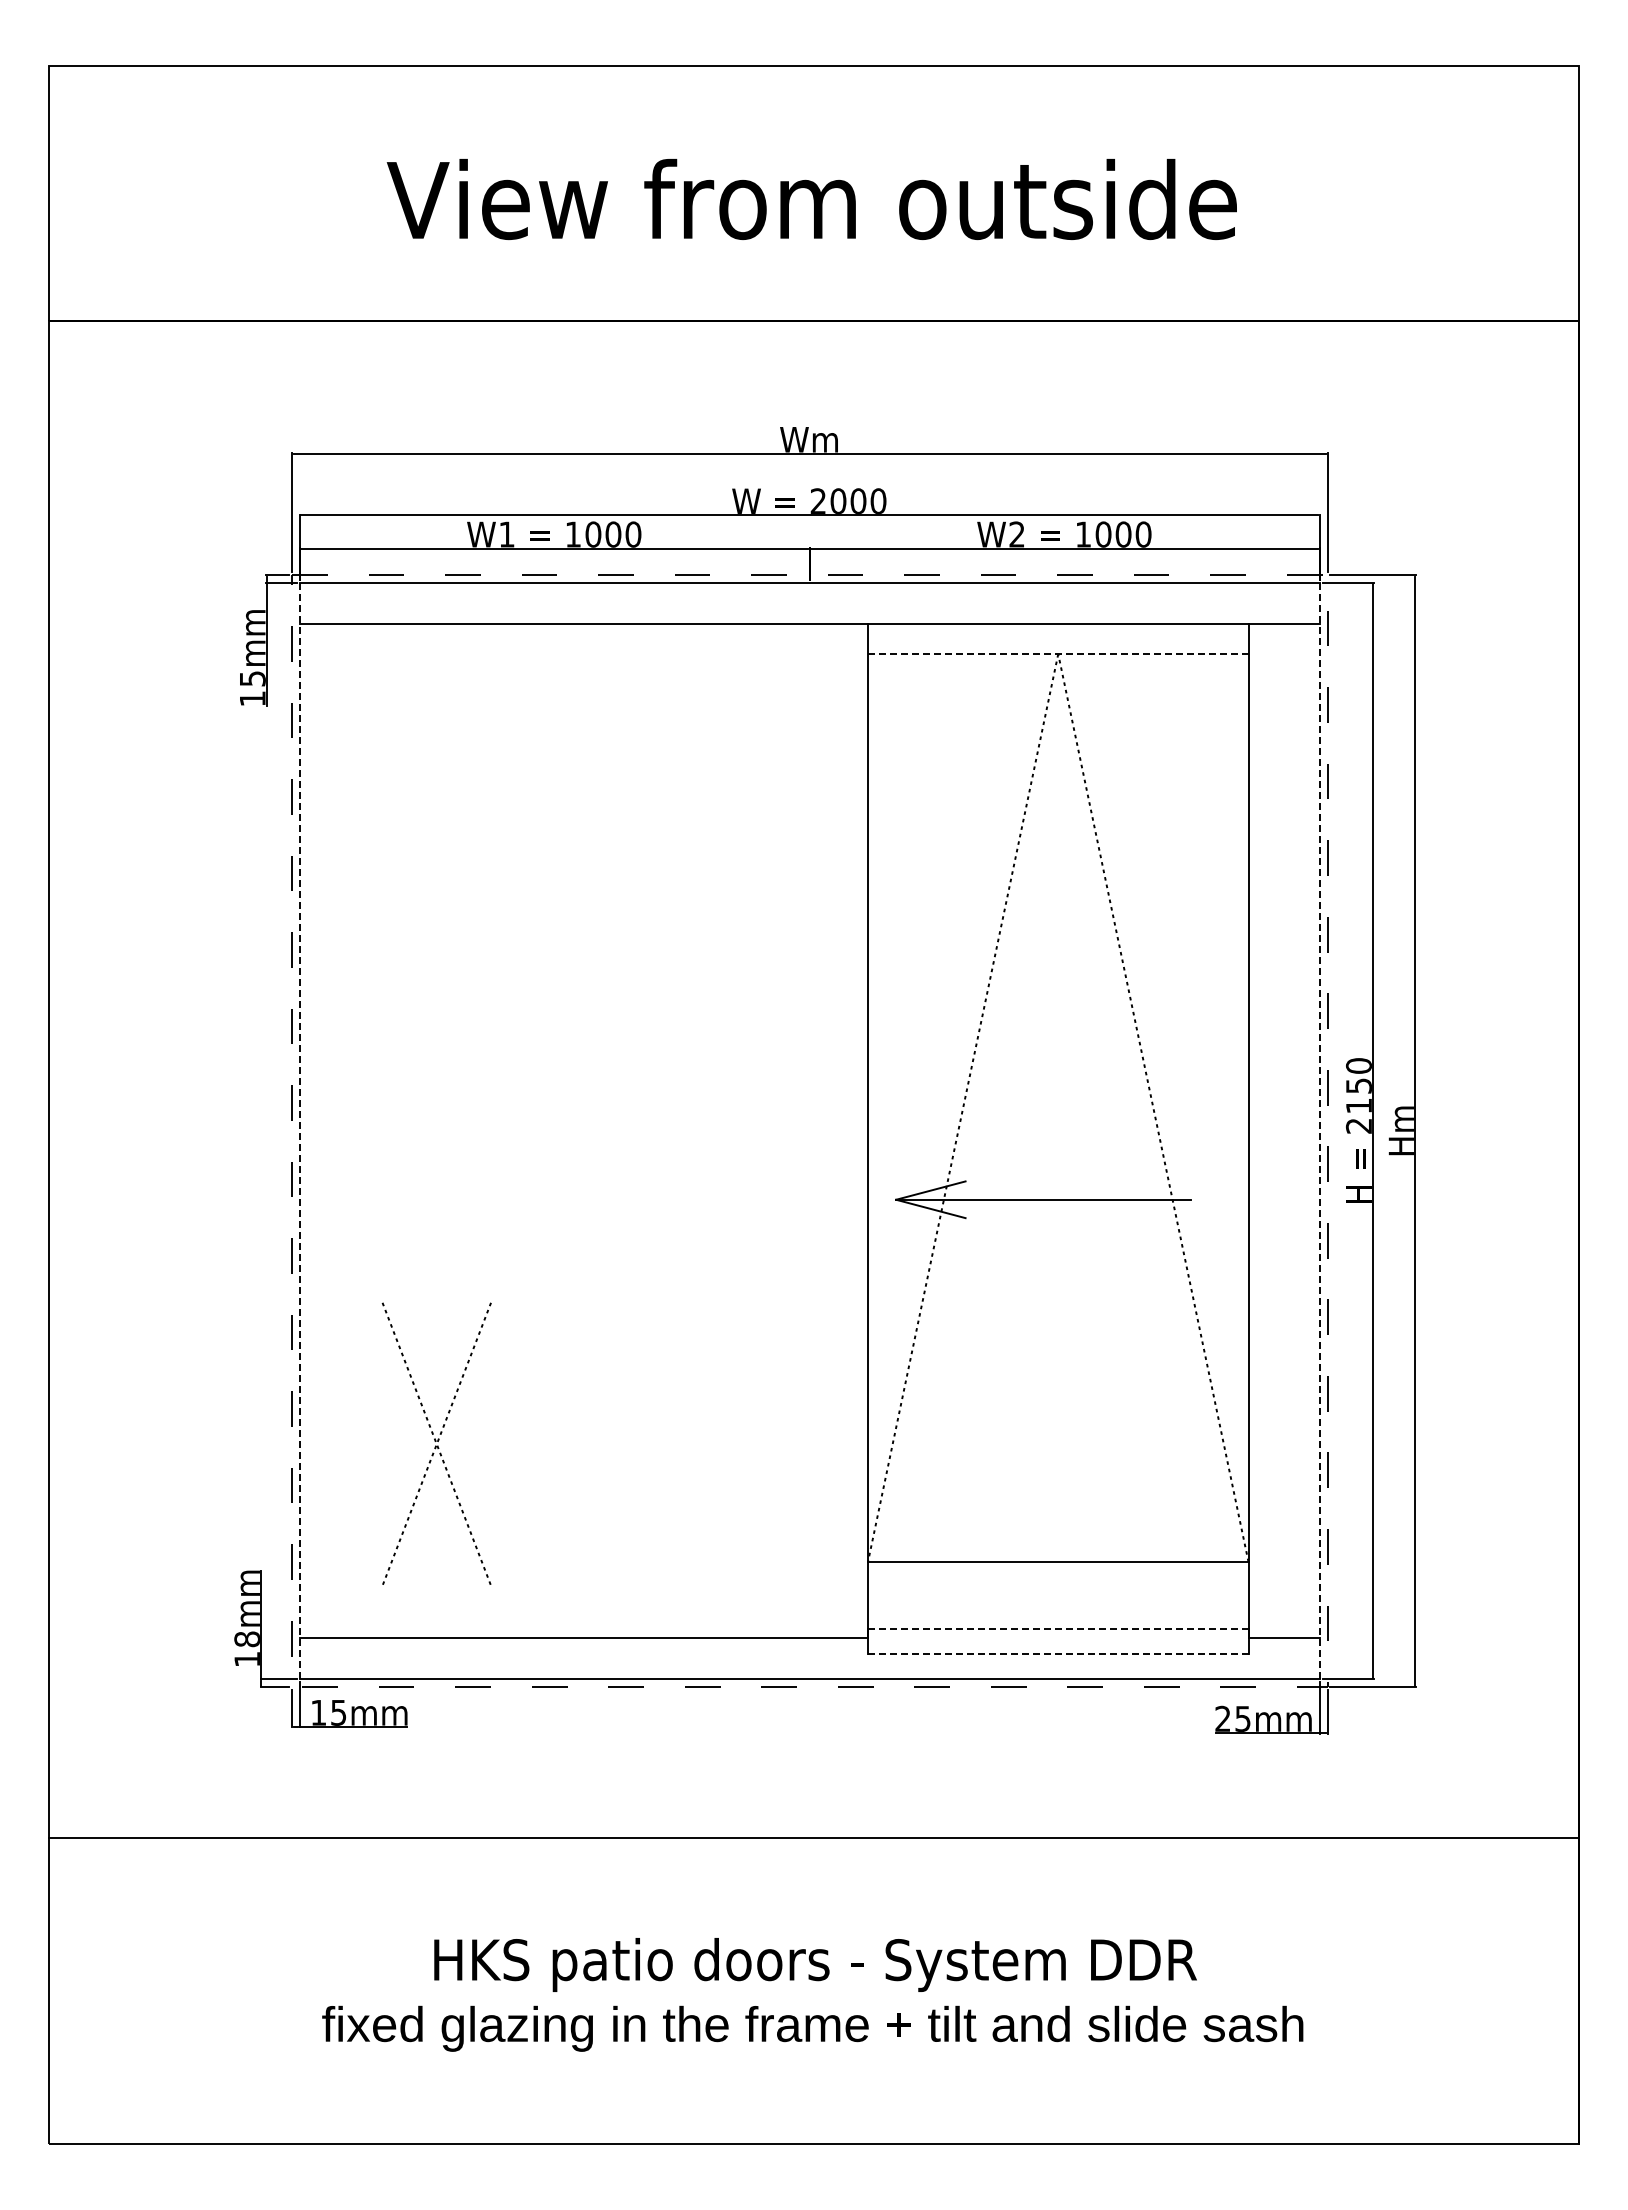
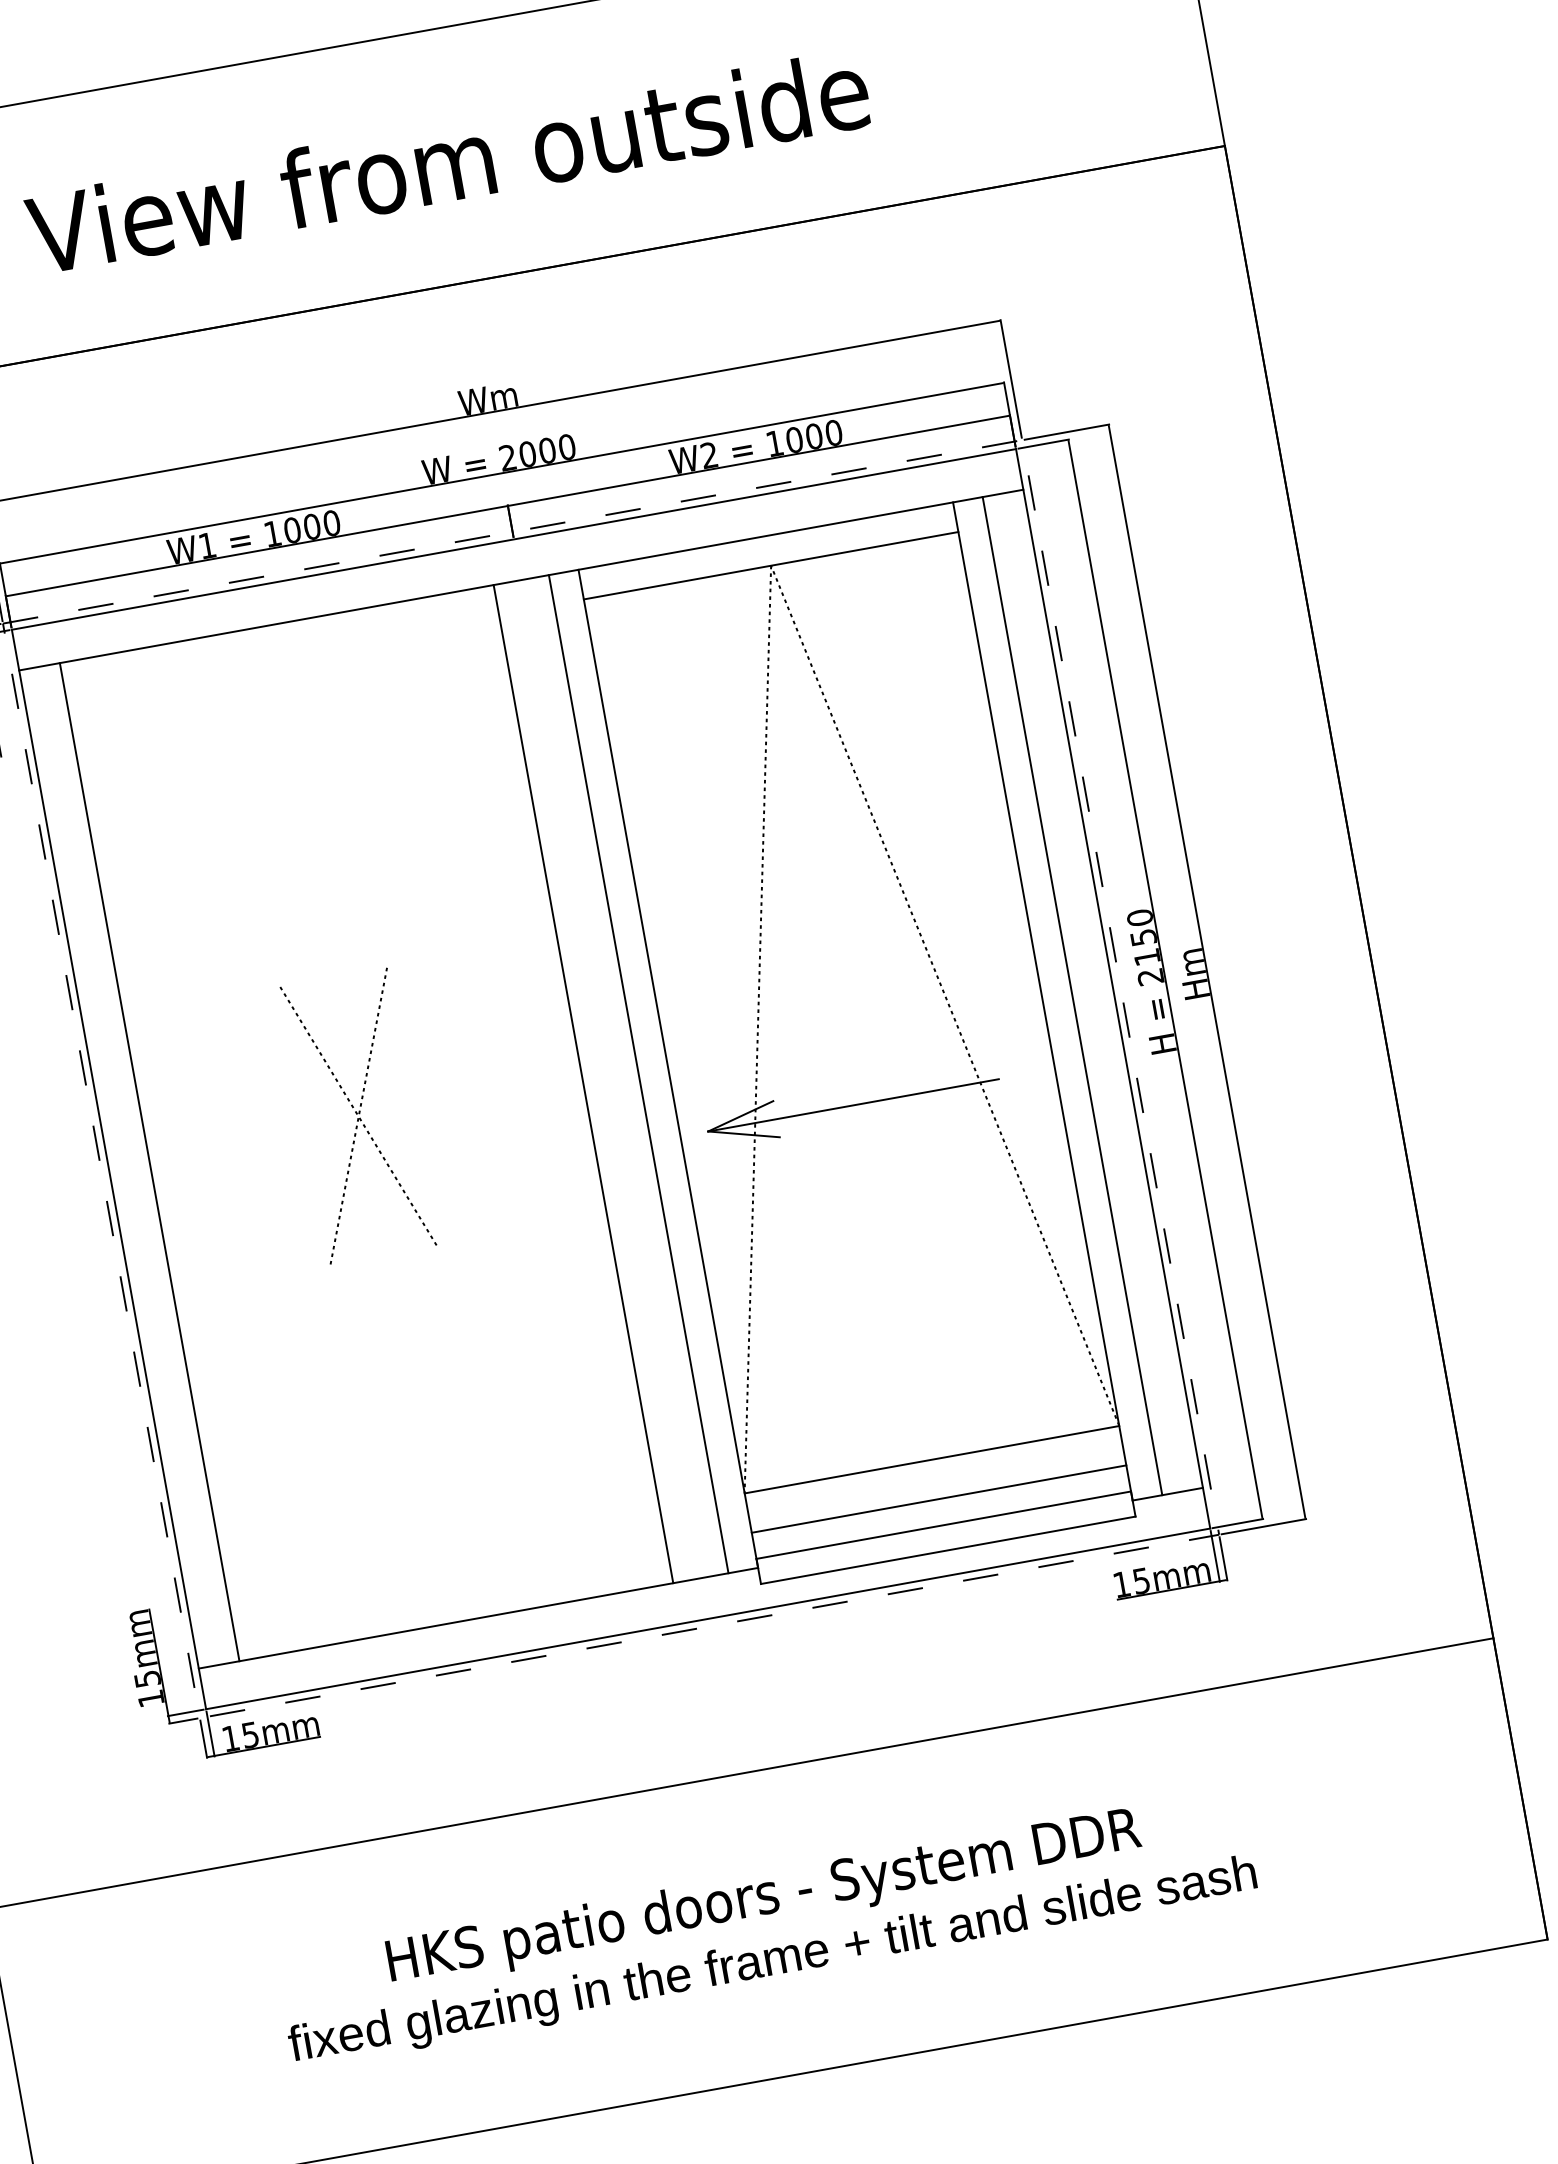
line: (1057, 654) -> (770, 566), dashed -> solid
line: (1319, 1130) -> (1112, 988), dashed -> solid
line: (299, 1131) -> (108, 1169), dashed -> solid
line: (341, 1131) -> (150, 1162), added
line: (781, 1131) -> (583, 1084), added
line: (837, 1131) -> (638, 1074), added
line: (1278, 1131) -> (1072, 996), added
part: (436, 1443) -> (358, 1115), moved
line: (1057, 1602) -> (938, 1499), added
line: (1058, 1628) -> (943, 1524), dashed -> solid
text: (246, 1639) -> (146, 1679), 18mm -> 15mm
line: (1057, 1654) -> (947, 1550), dashed -> solid
text: (1222, 1718) -> (1121, 1584), 25mm -> 15mm

